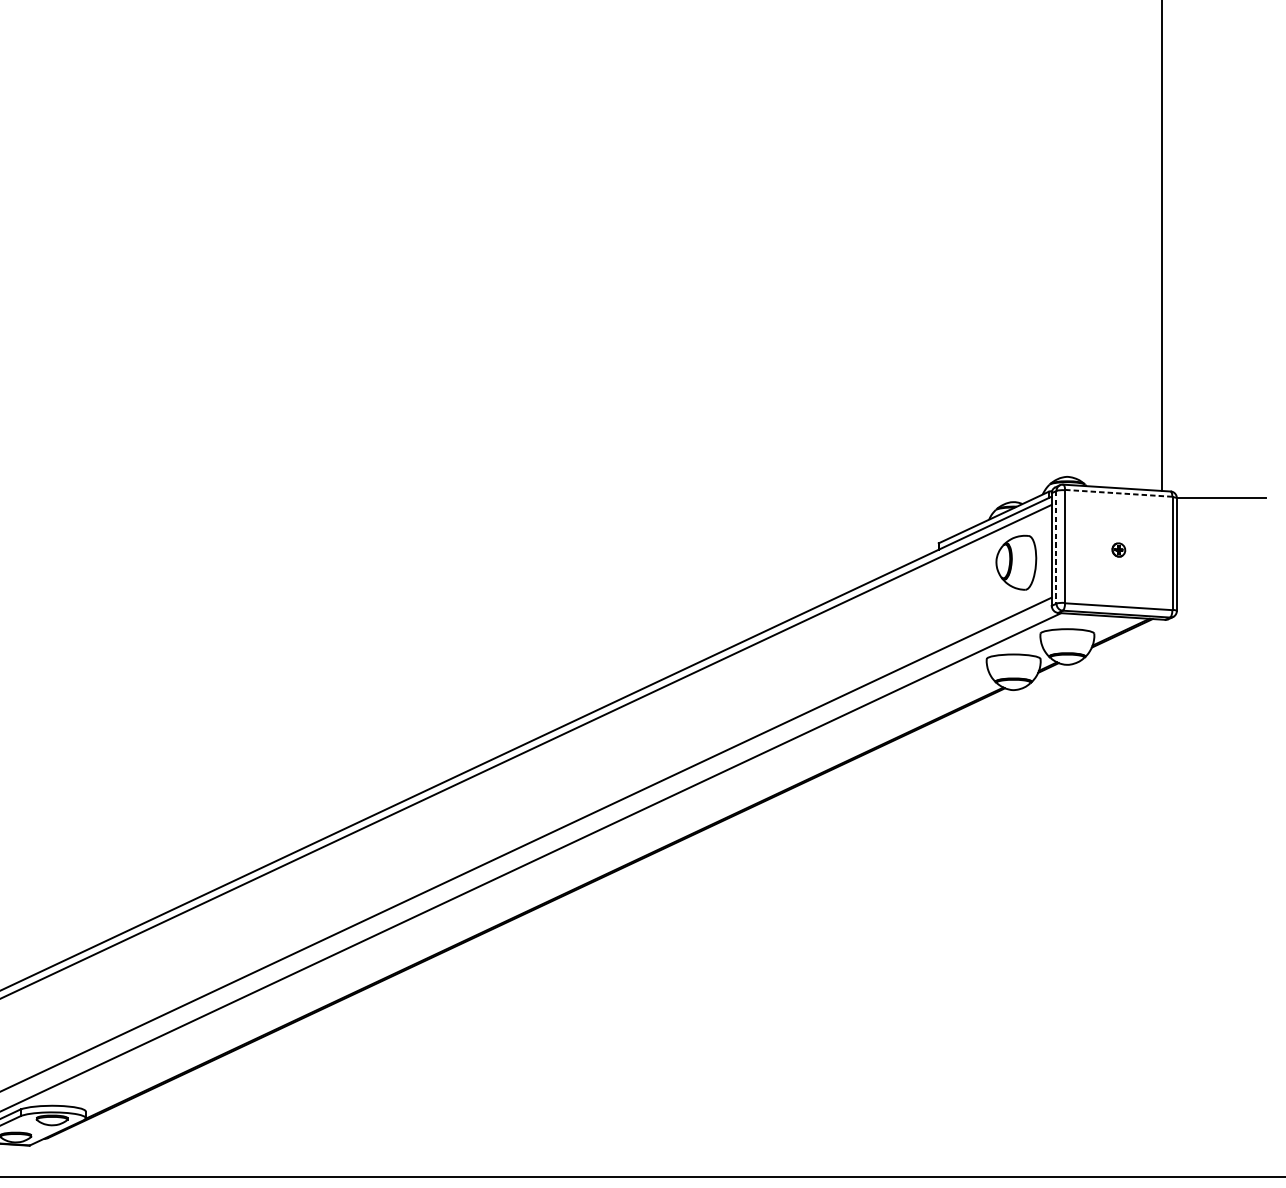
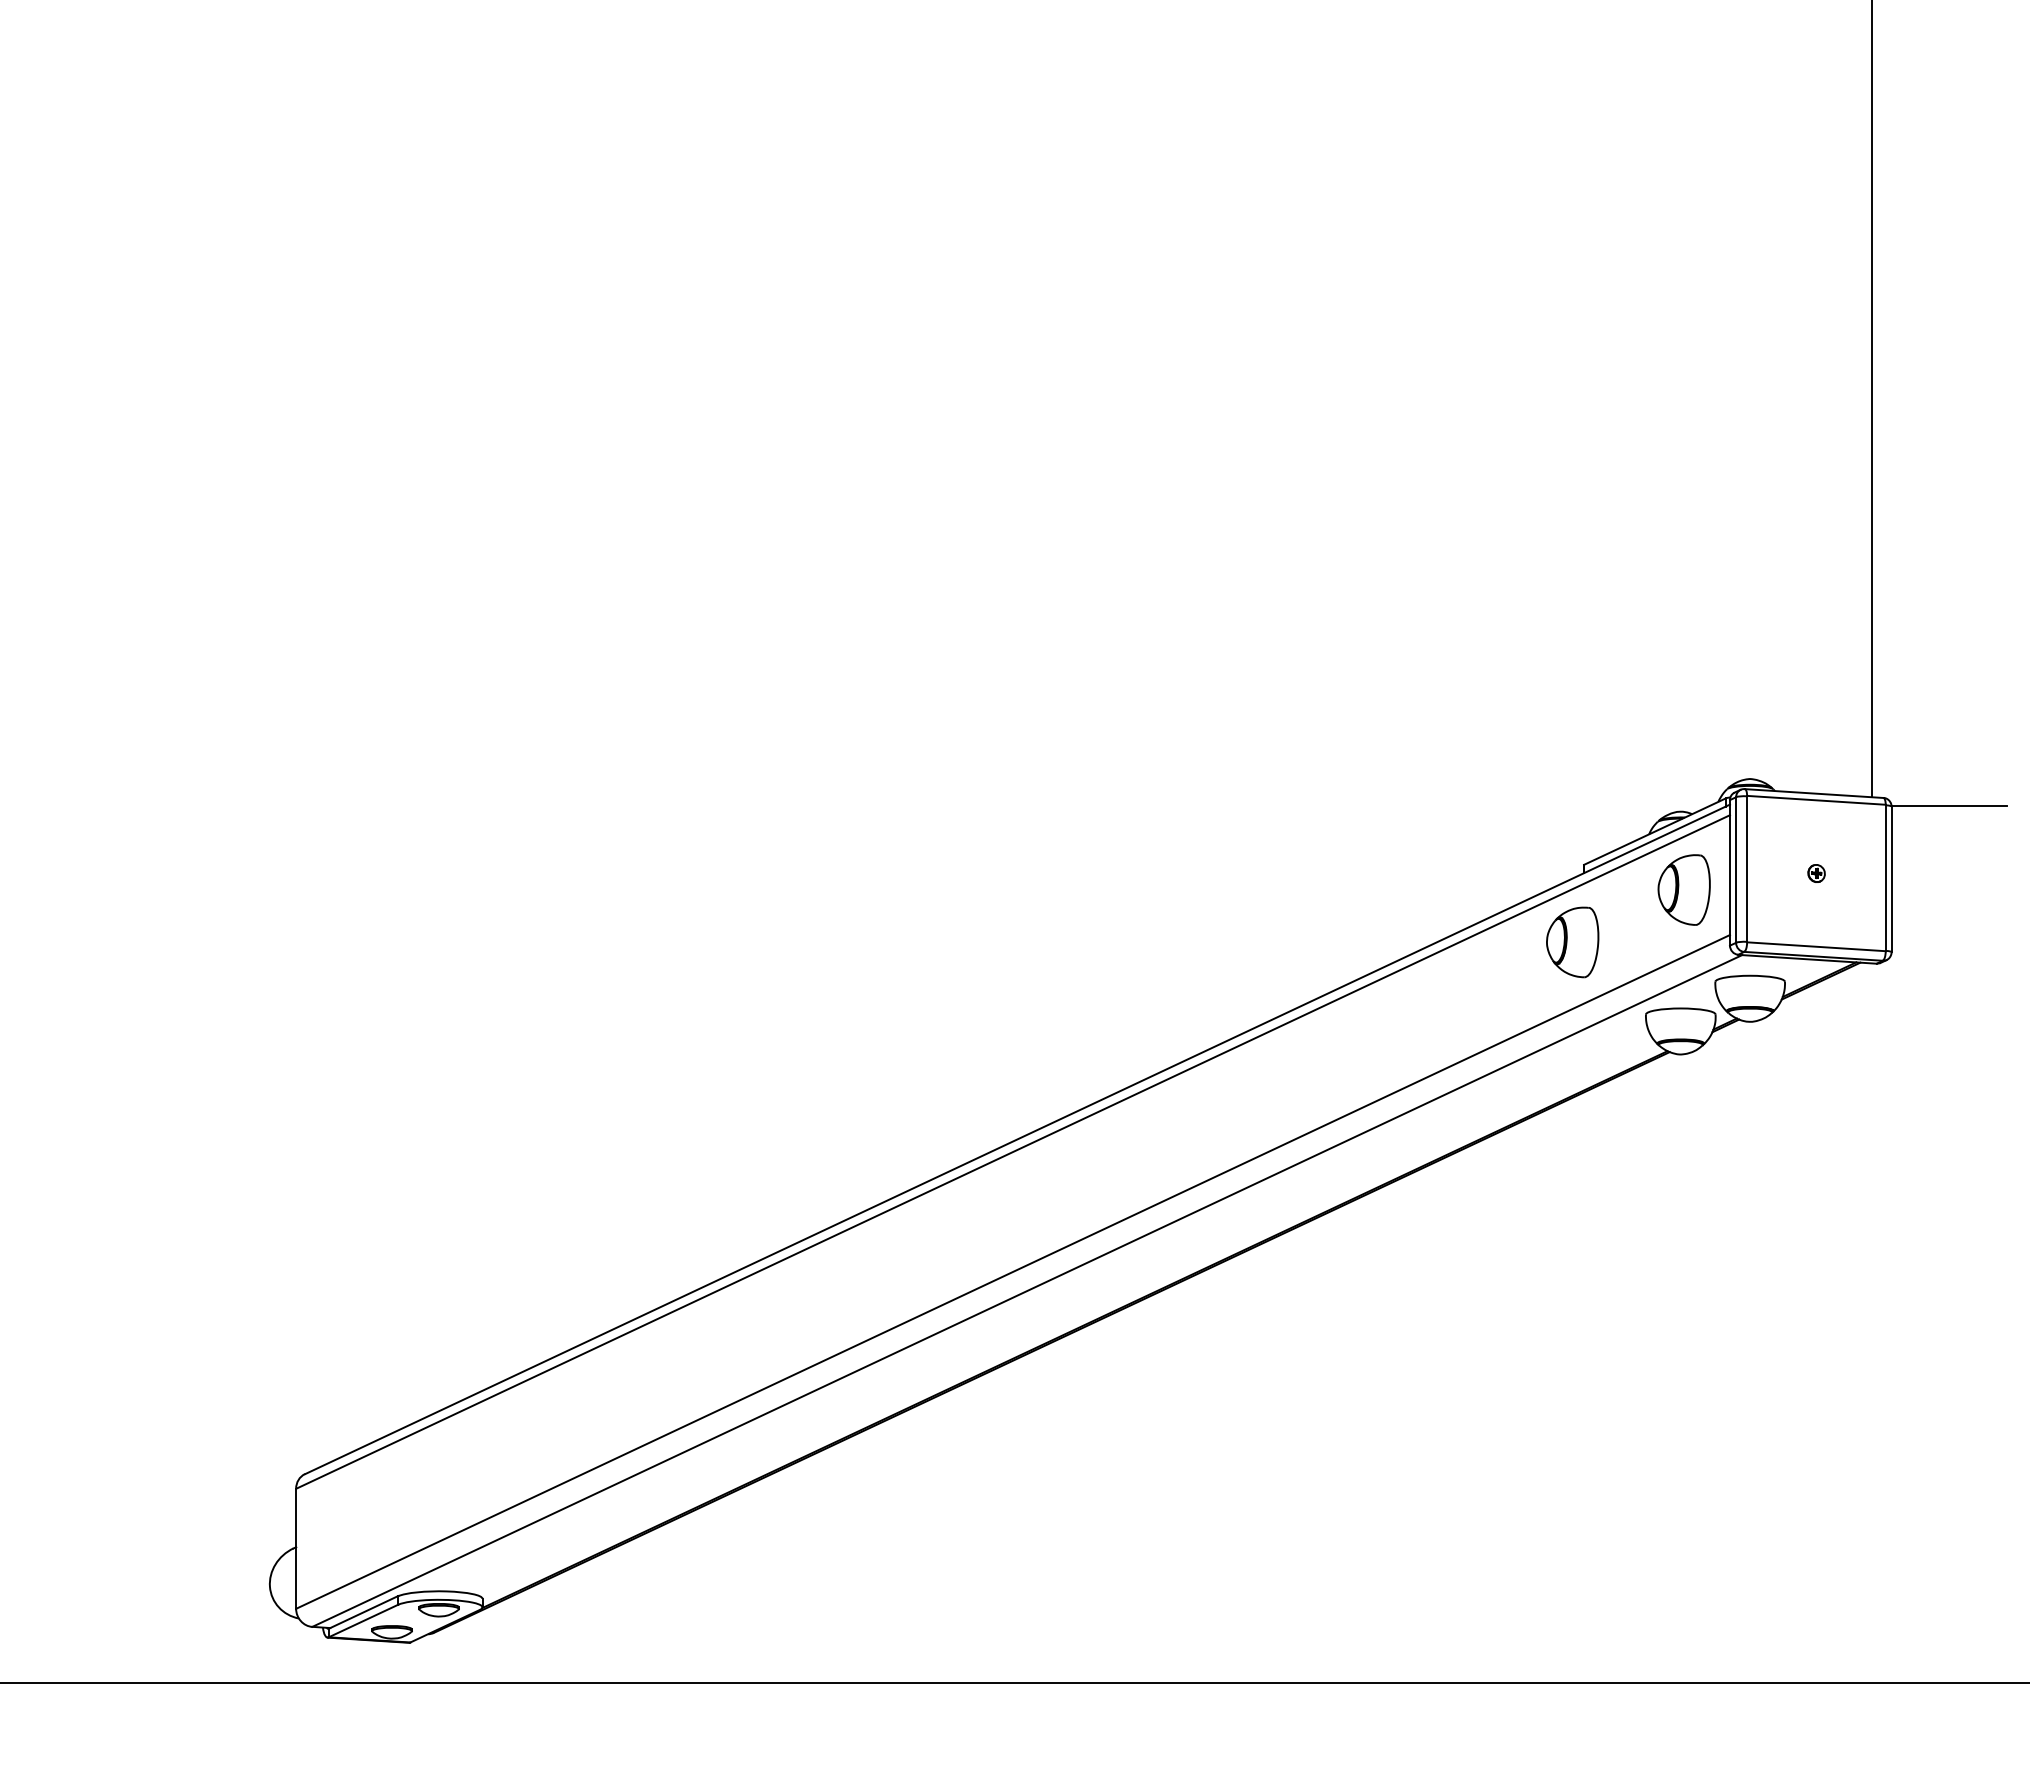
line: (1119, 493) -> (1817, 800), dashed -> solid
line: (1056, 547) -> (1736, 870), dashed -> solid
part: (929, 603) -> (1572, 942), added

